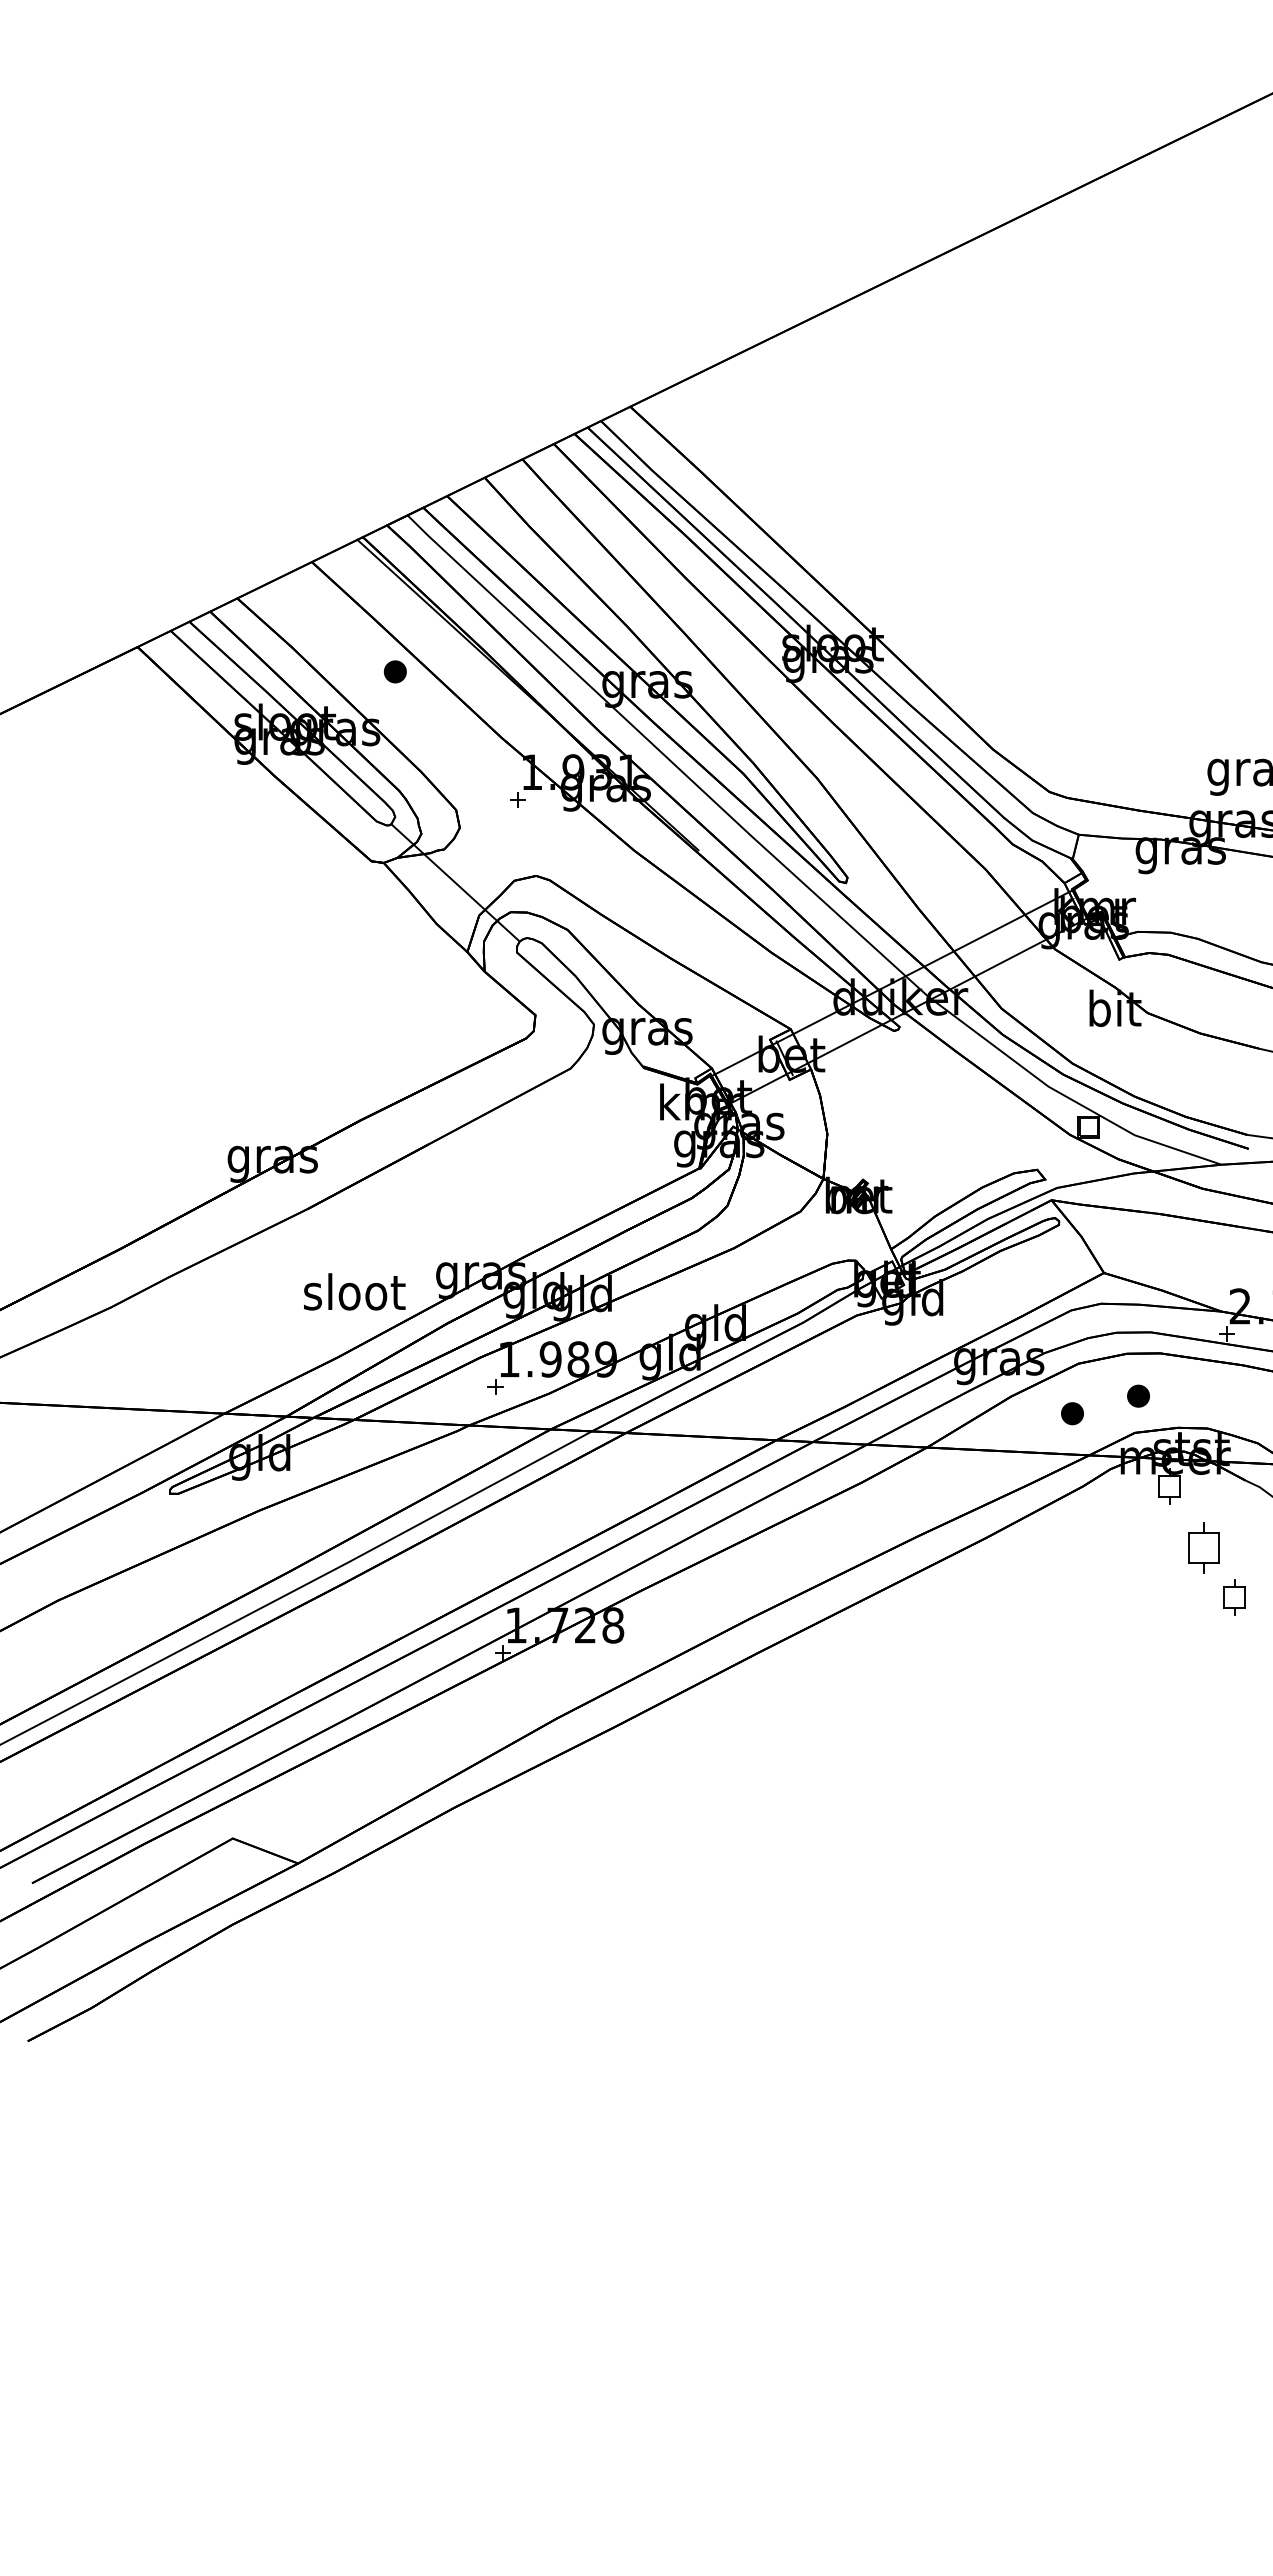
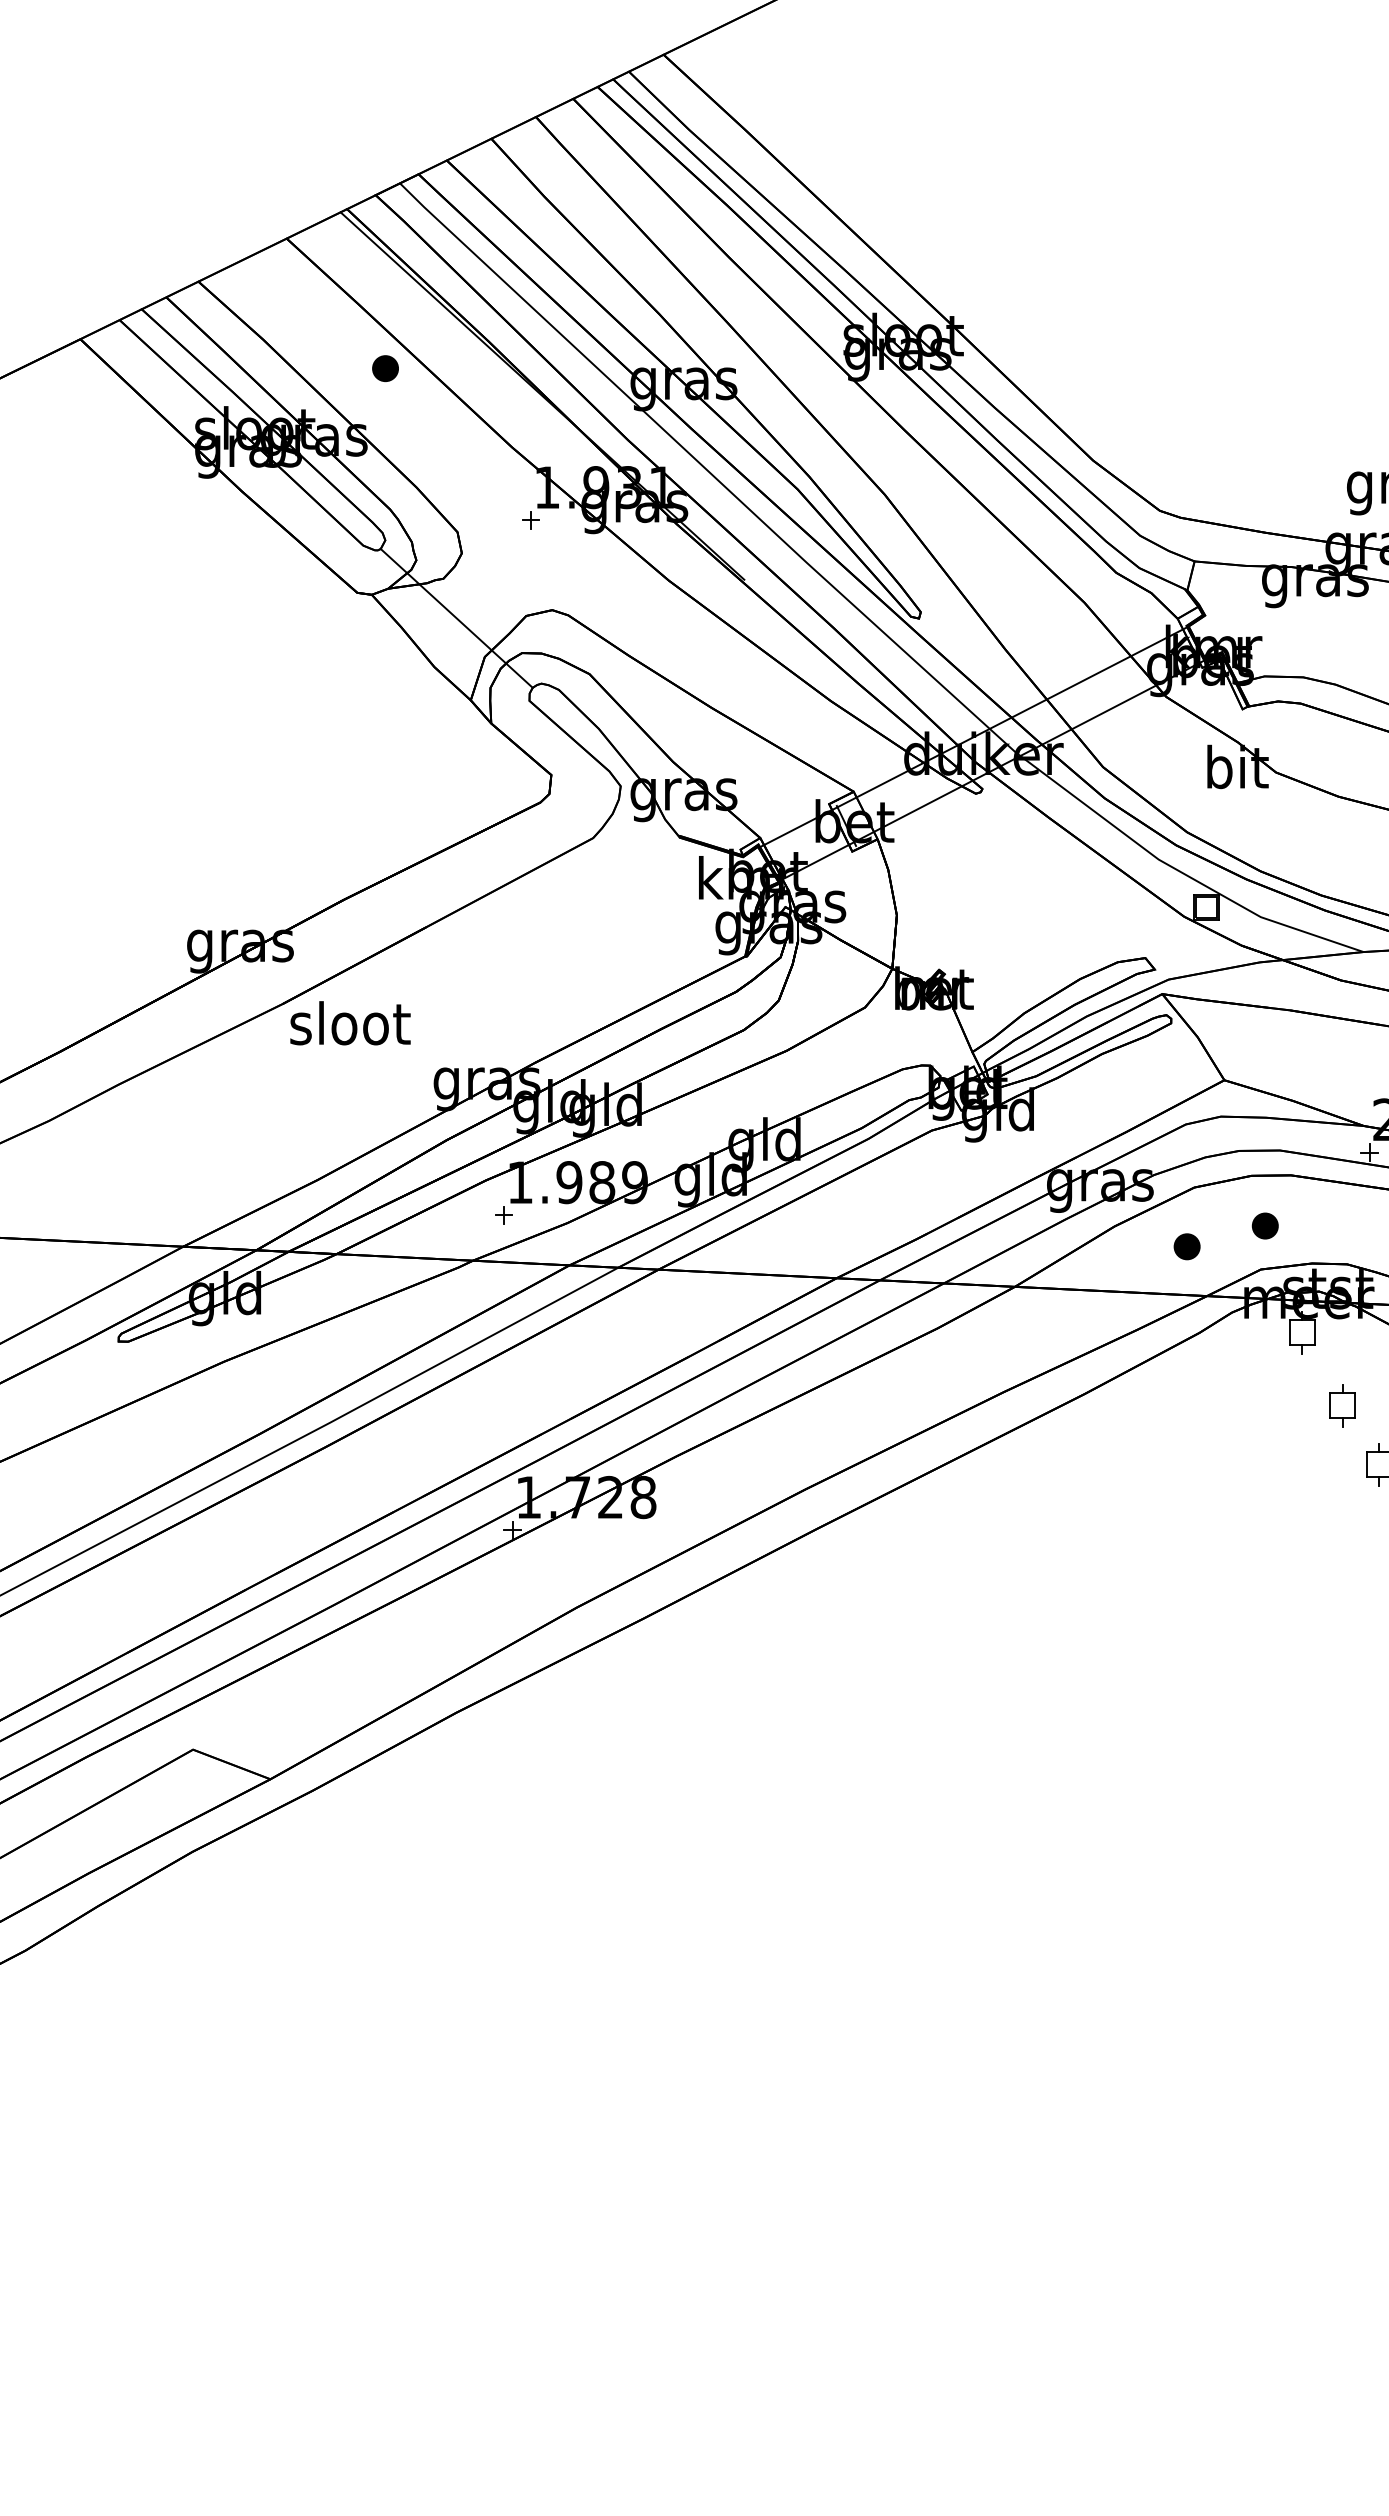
text: (354, 1291) -> (350, 1022), moved
part: (1204, 1547) -> (1343, 1405), size x0.71

